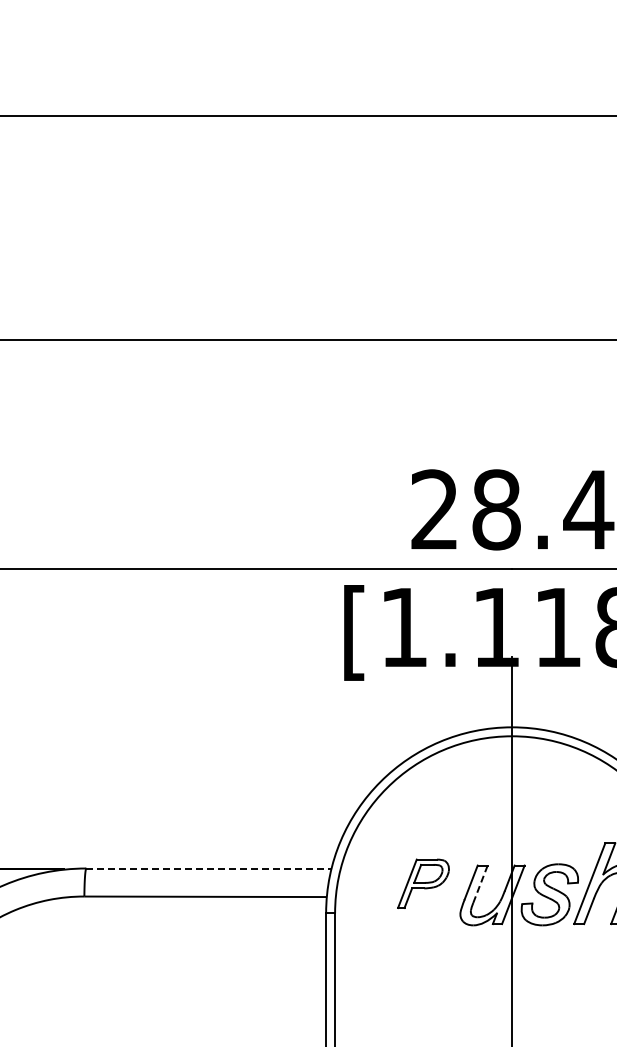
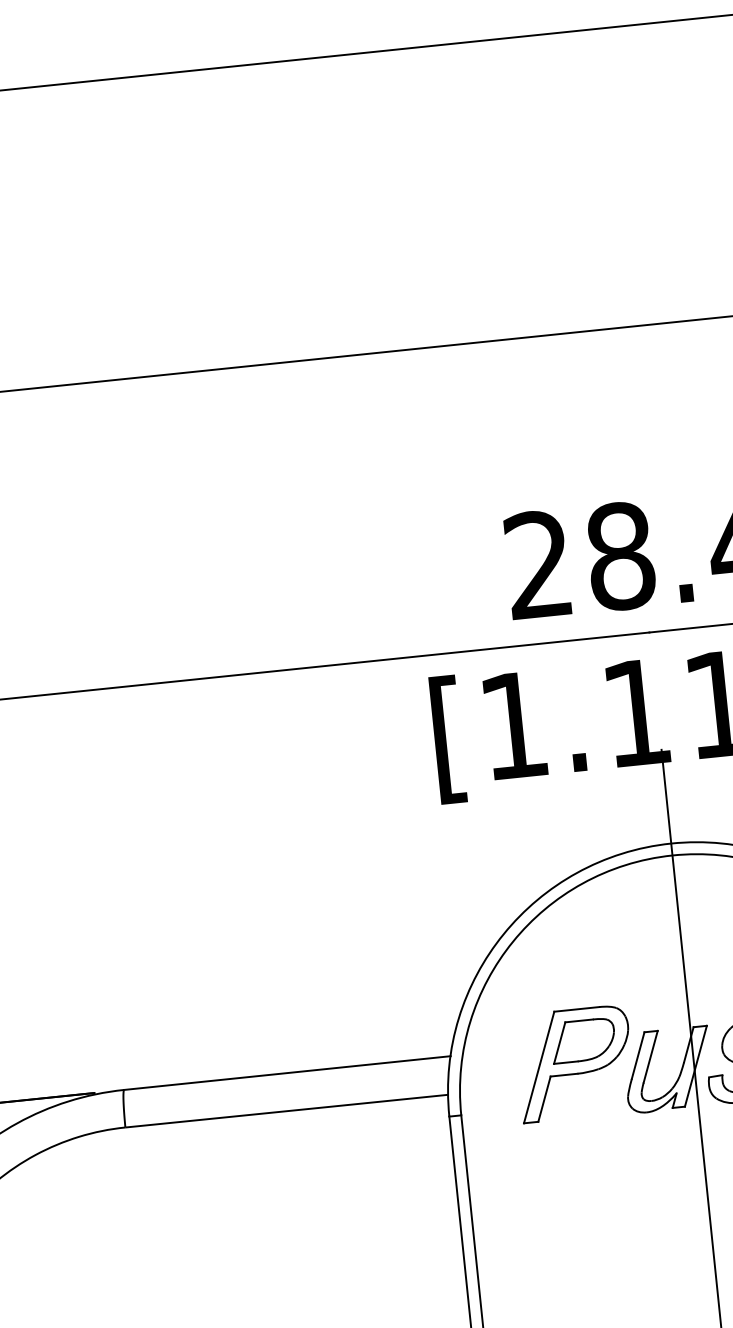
line: (209, 868) -> (288, 1073), dashed -> solid
part: (423, 883) -> (574, 1063), size x1.67
line: (480, 884) -> (650, 1057), dashed -> solid

